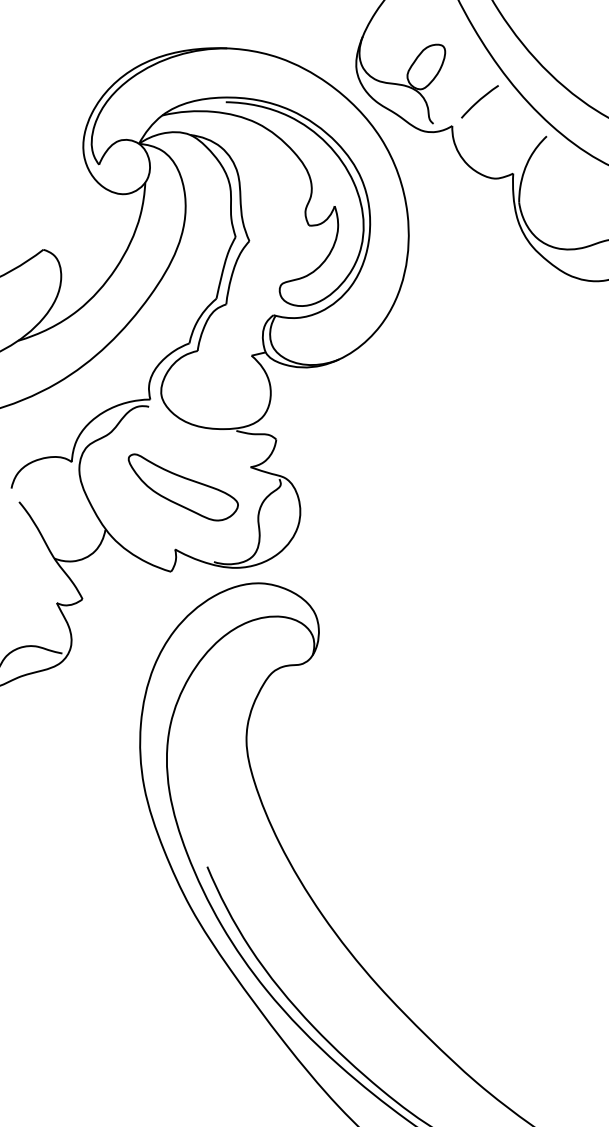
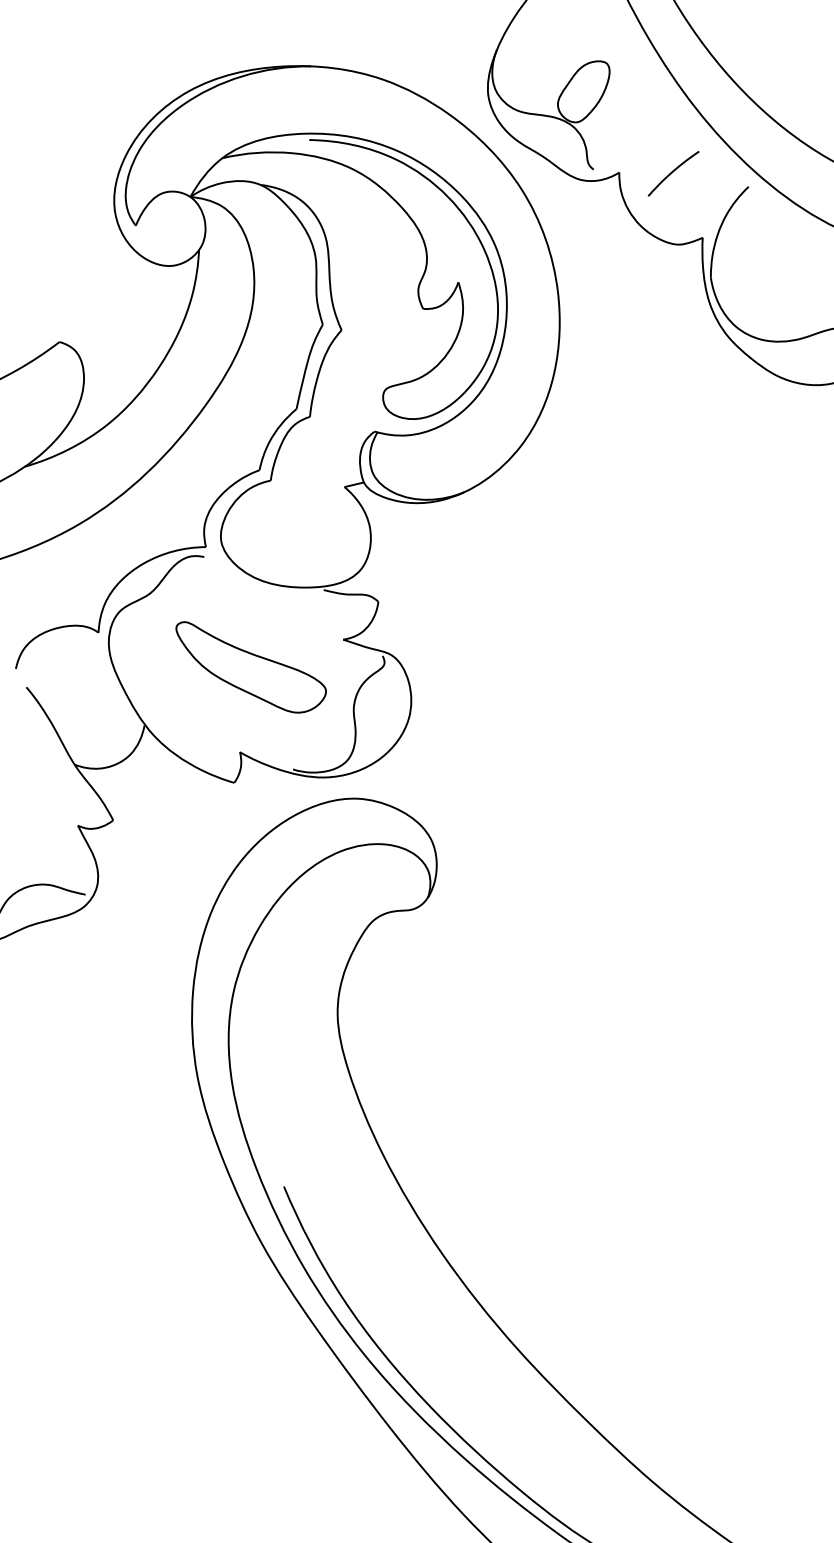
curve: (479, 101) -> (672, 173), moved

